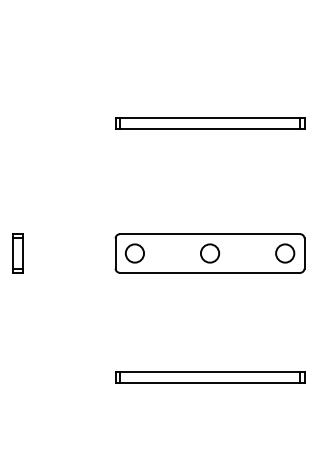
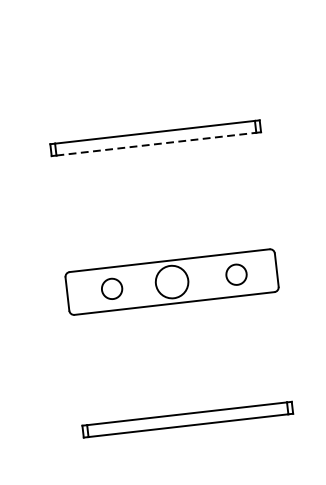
line: (210, 129) -> (156, 144), solid -> dashed
circle: (134, 253) -> (111, 288), moved
circle: (209, 253) -> (171, 282), size x1.6
circle: (285, 253) -> (236, 274), moved

